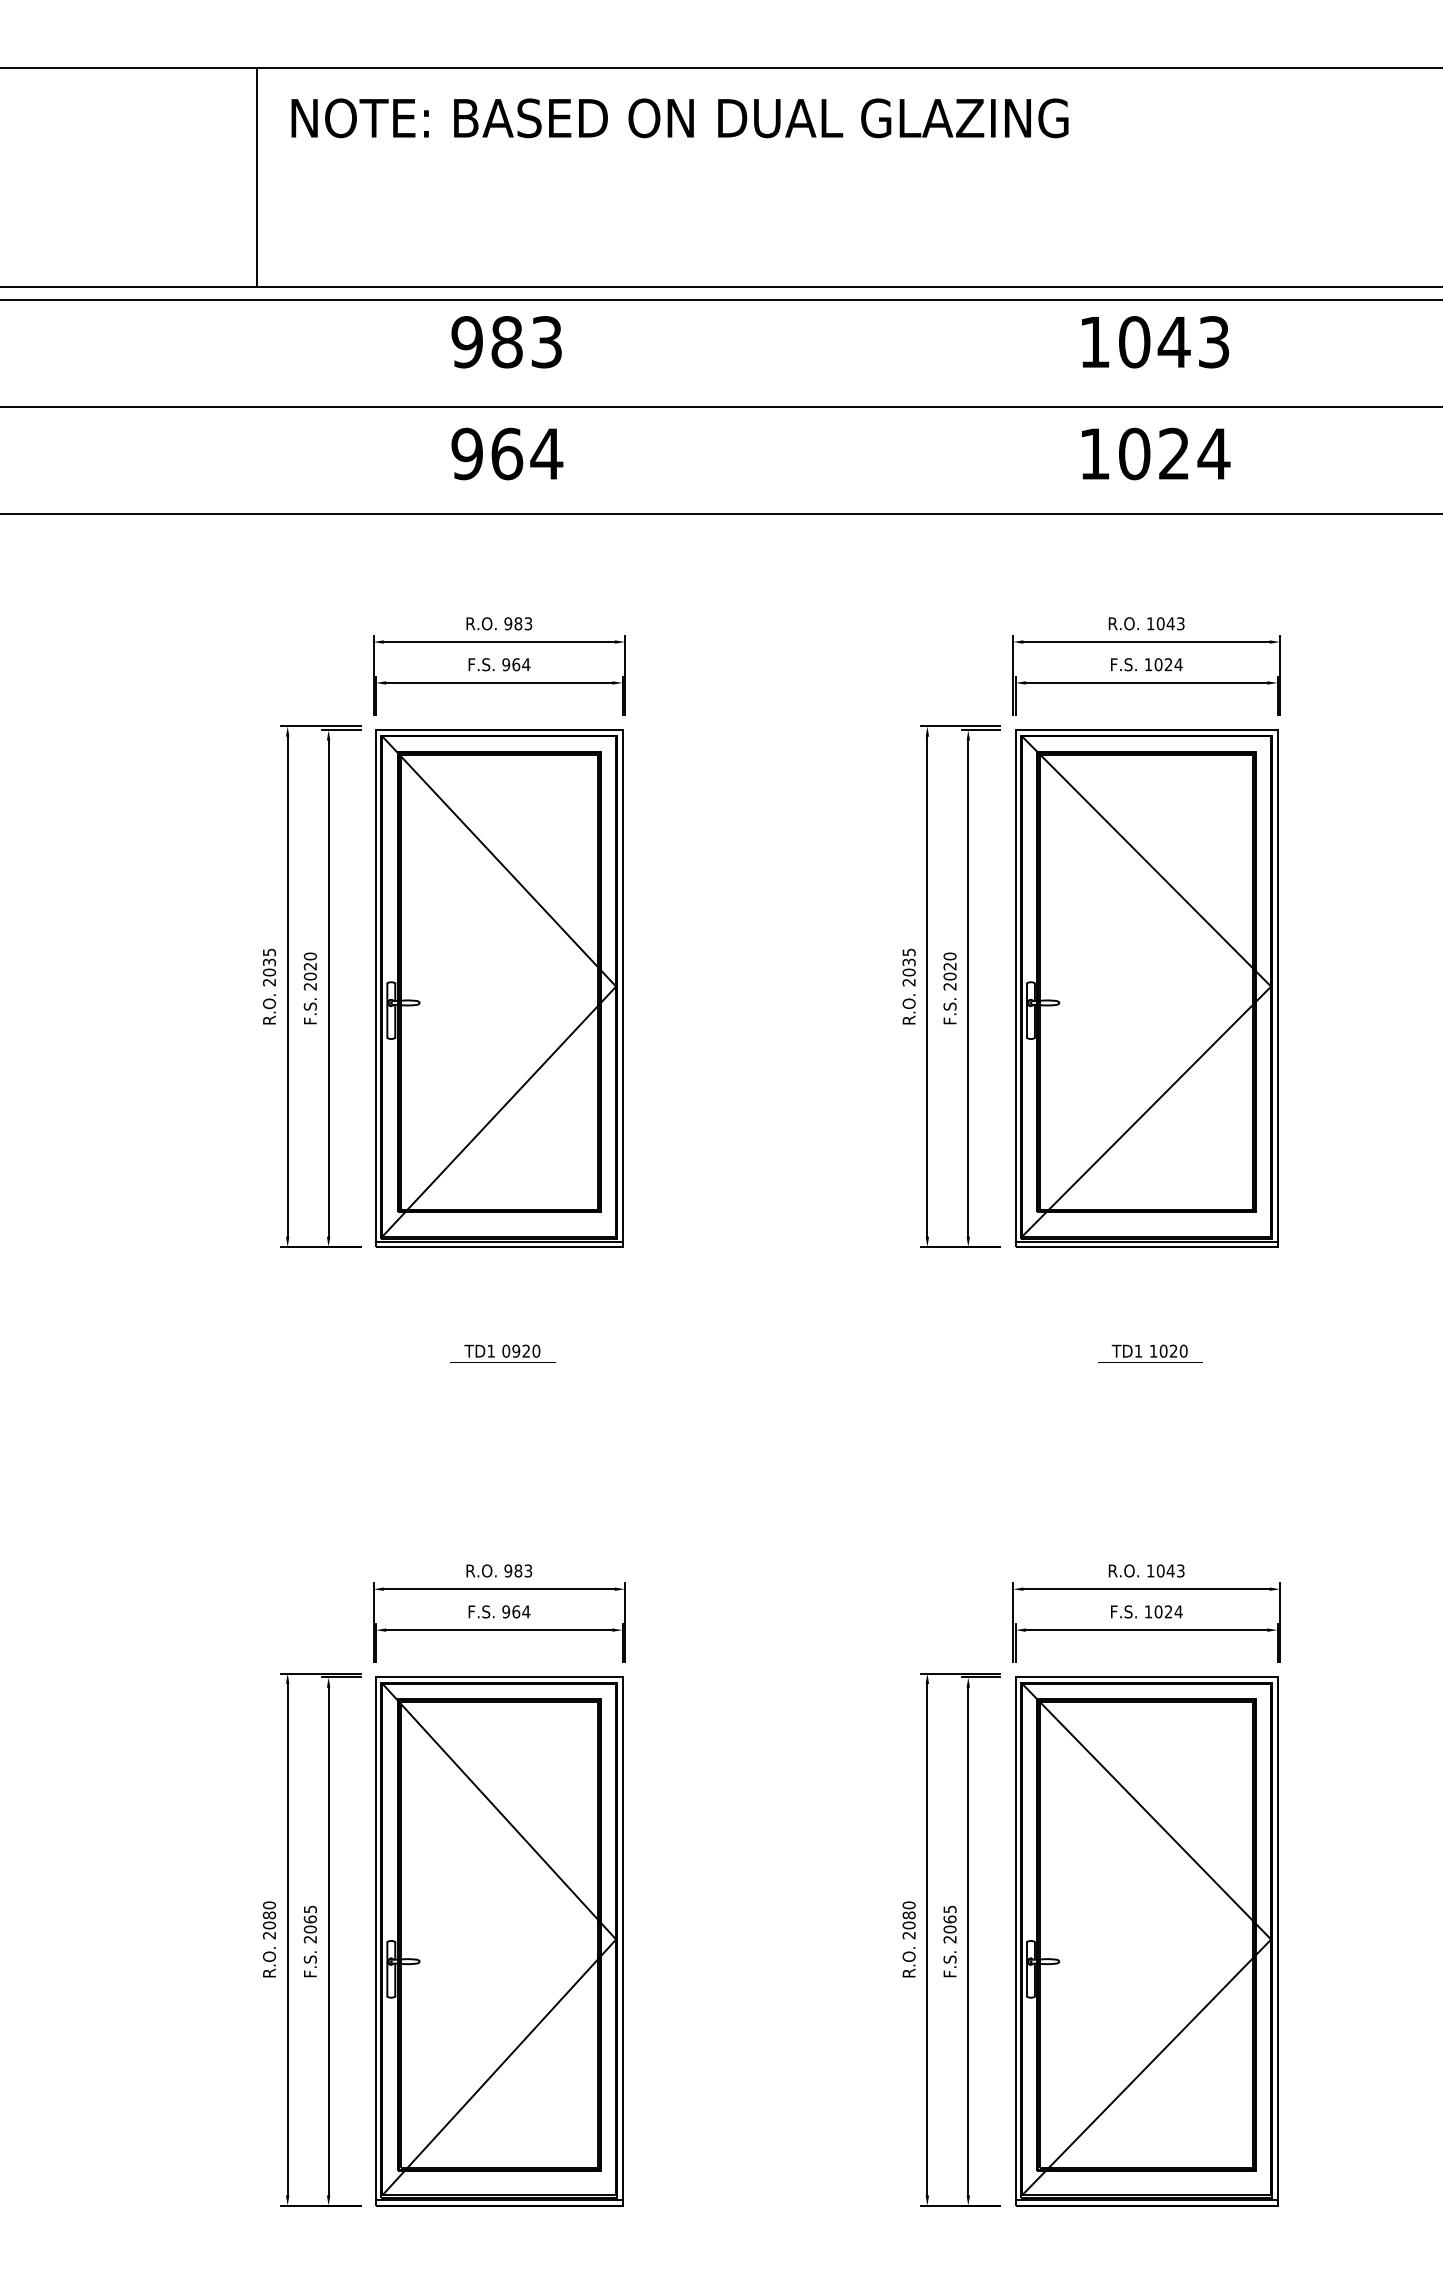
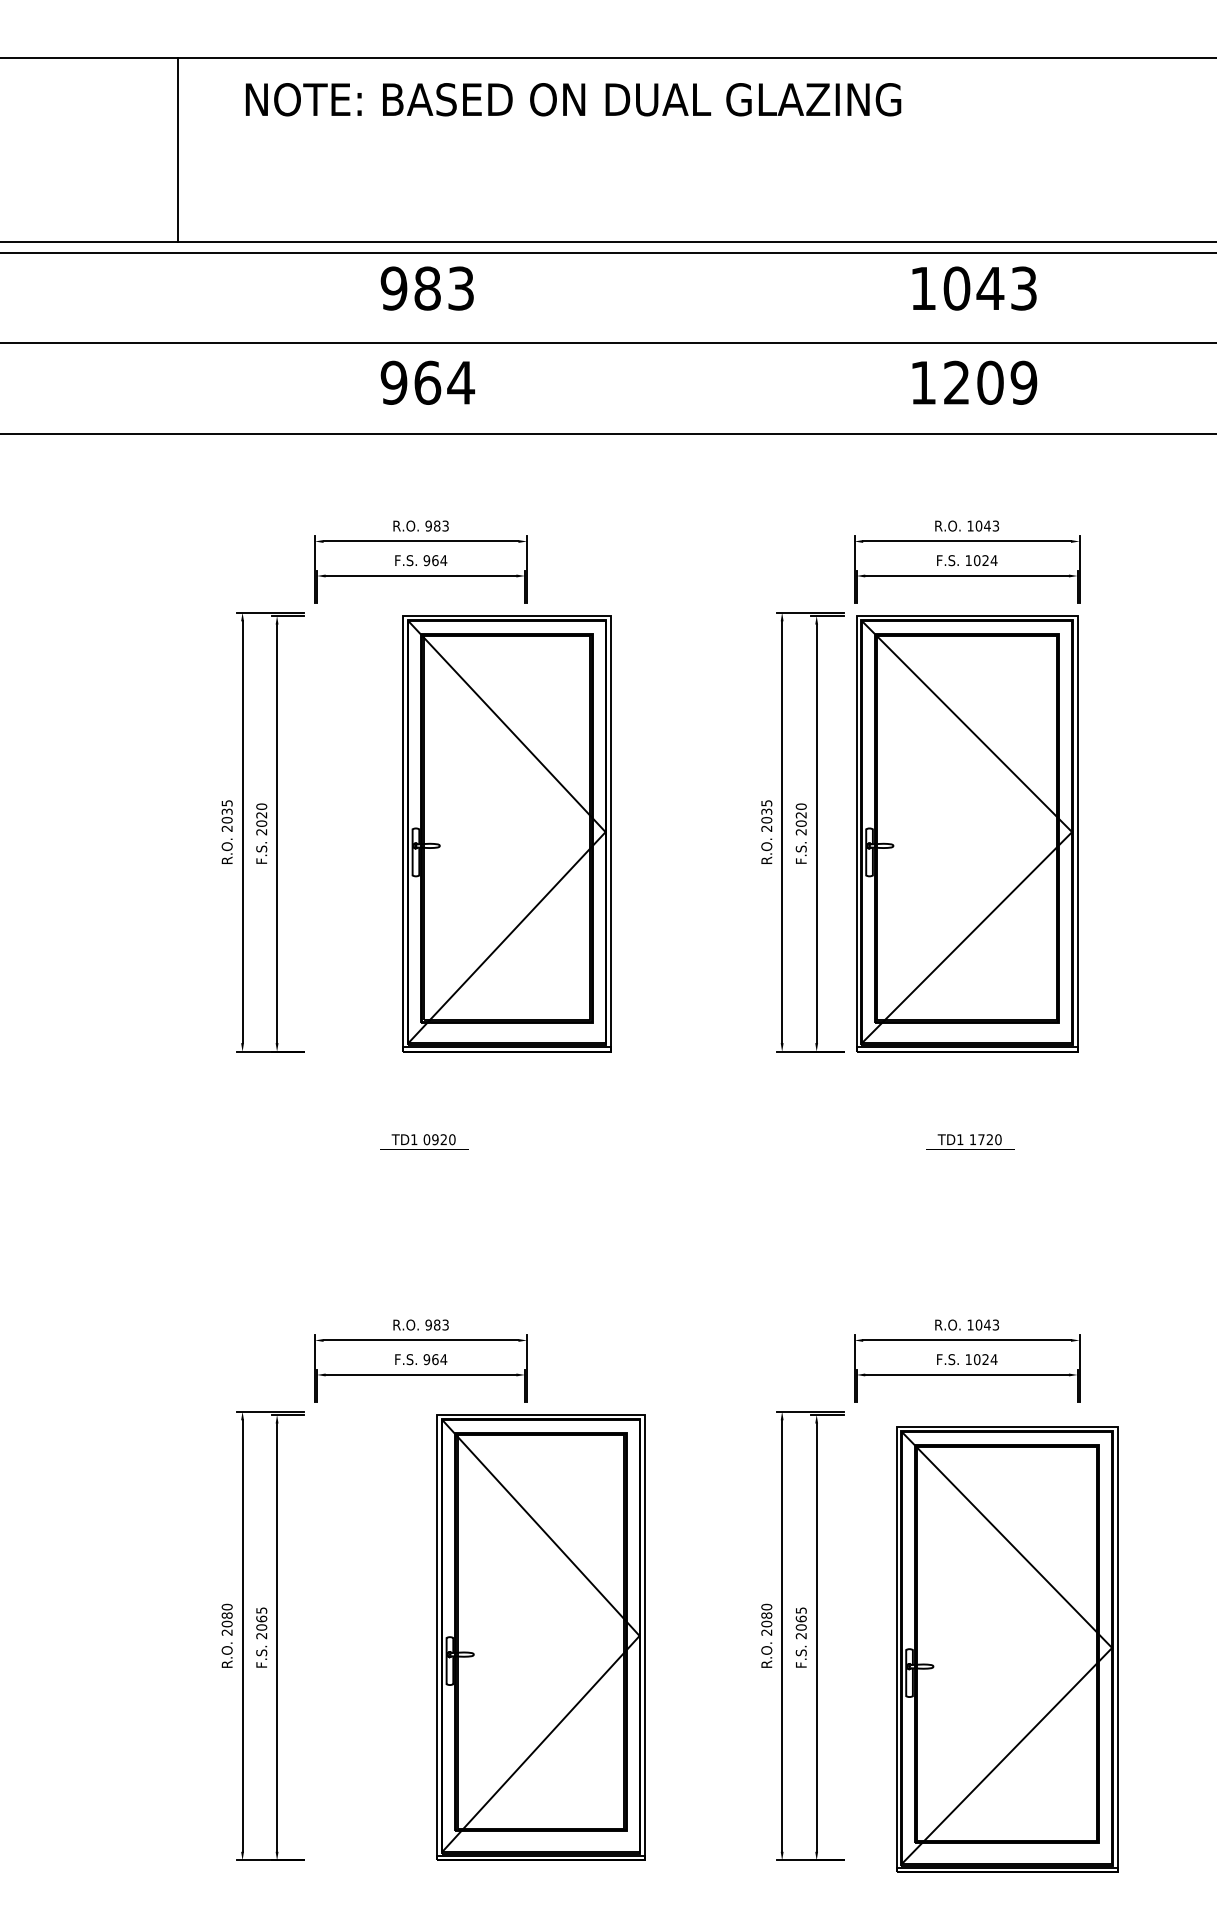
line: (257, 177) -> (178, 149), moved
text: (1174, 453) -> (990, 382), 1024 -> 1209
part: (498, 988) -> (506, 833), moved
text: (1163, 1350) -> (981, 1139), 1020 -> 1720
part: (498, 1941) -> (540, 1637), moved
part: (1147, 1941) -> (1007, 1649), moved

